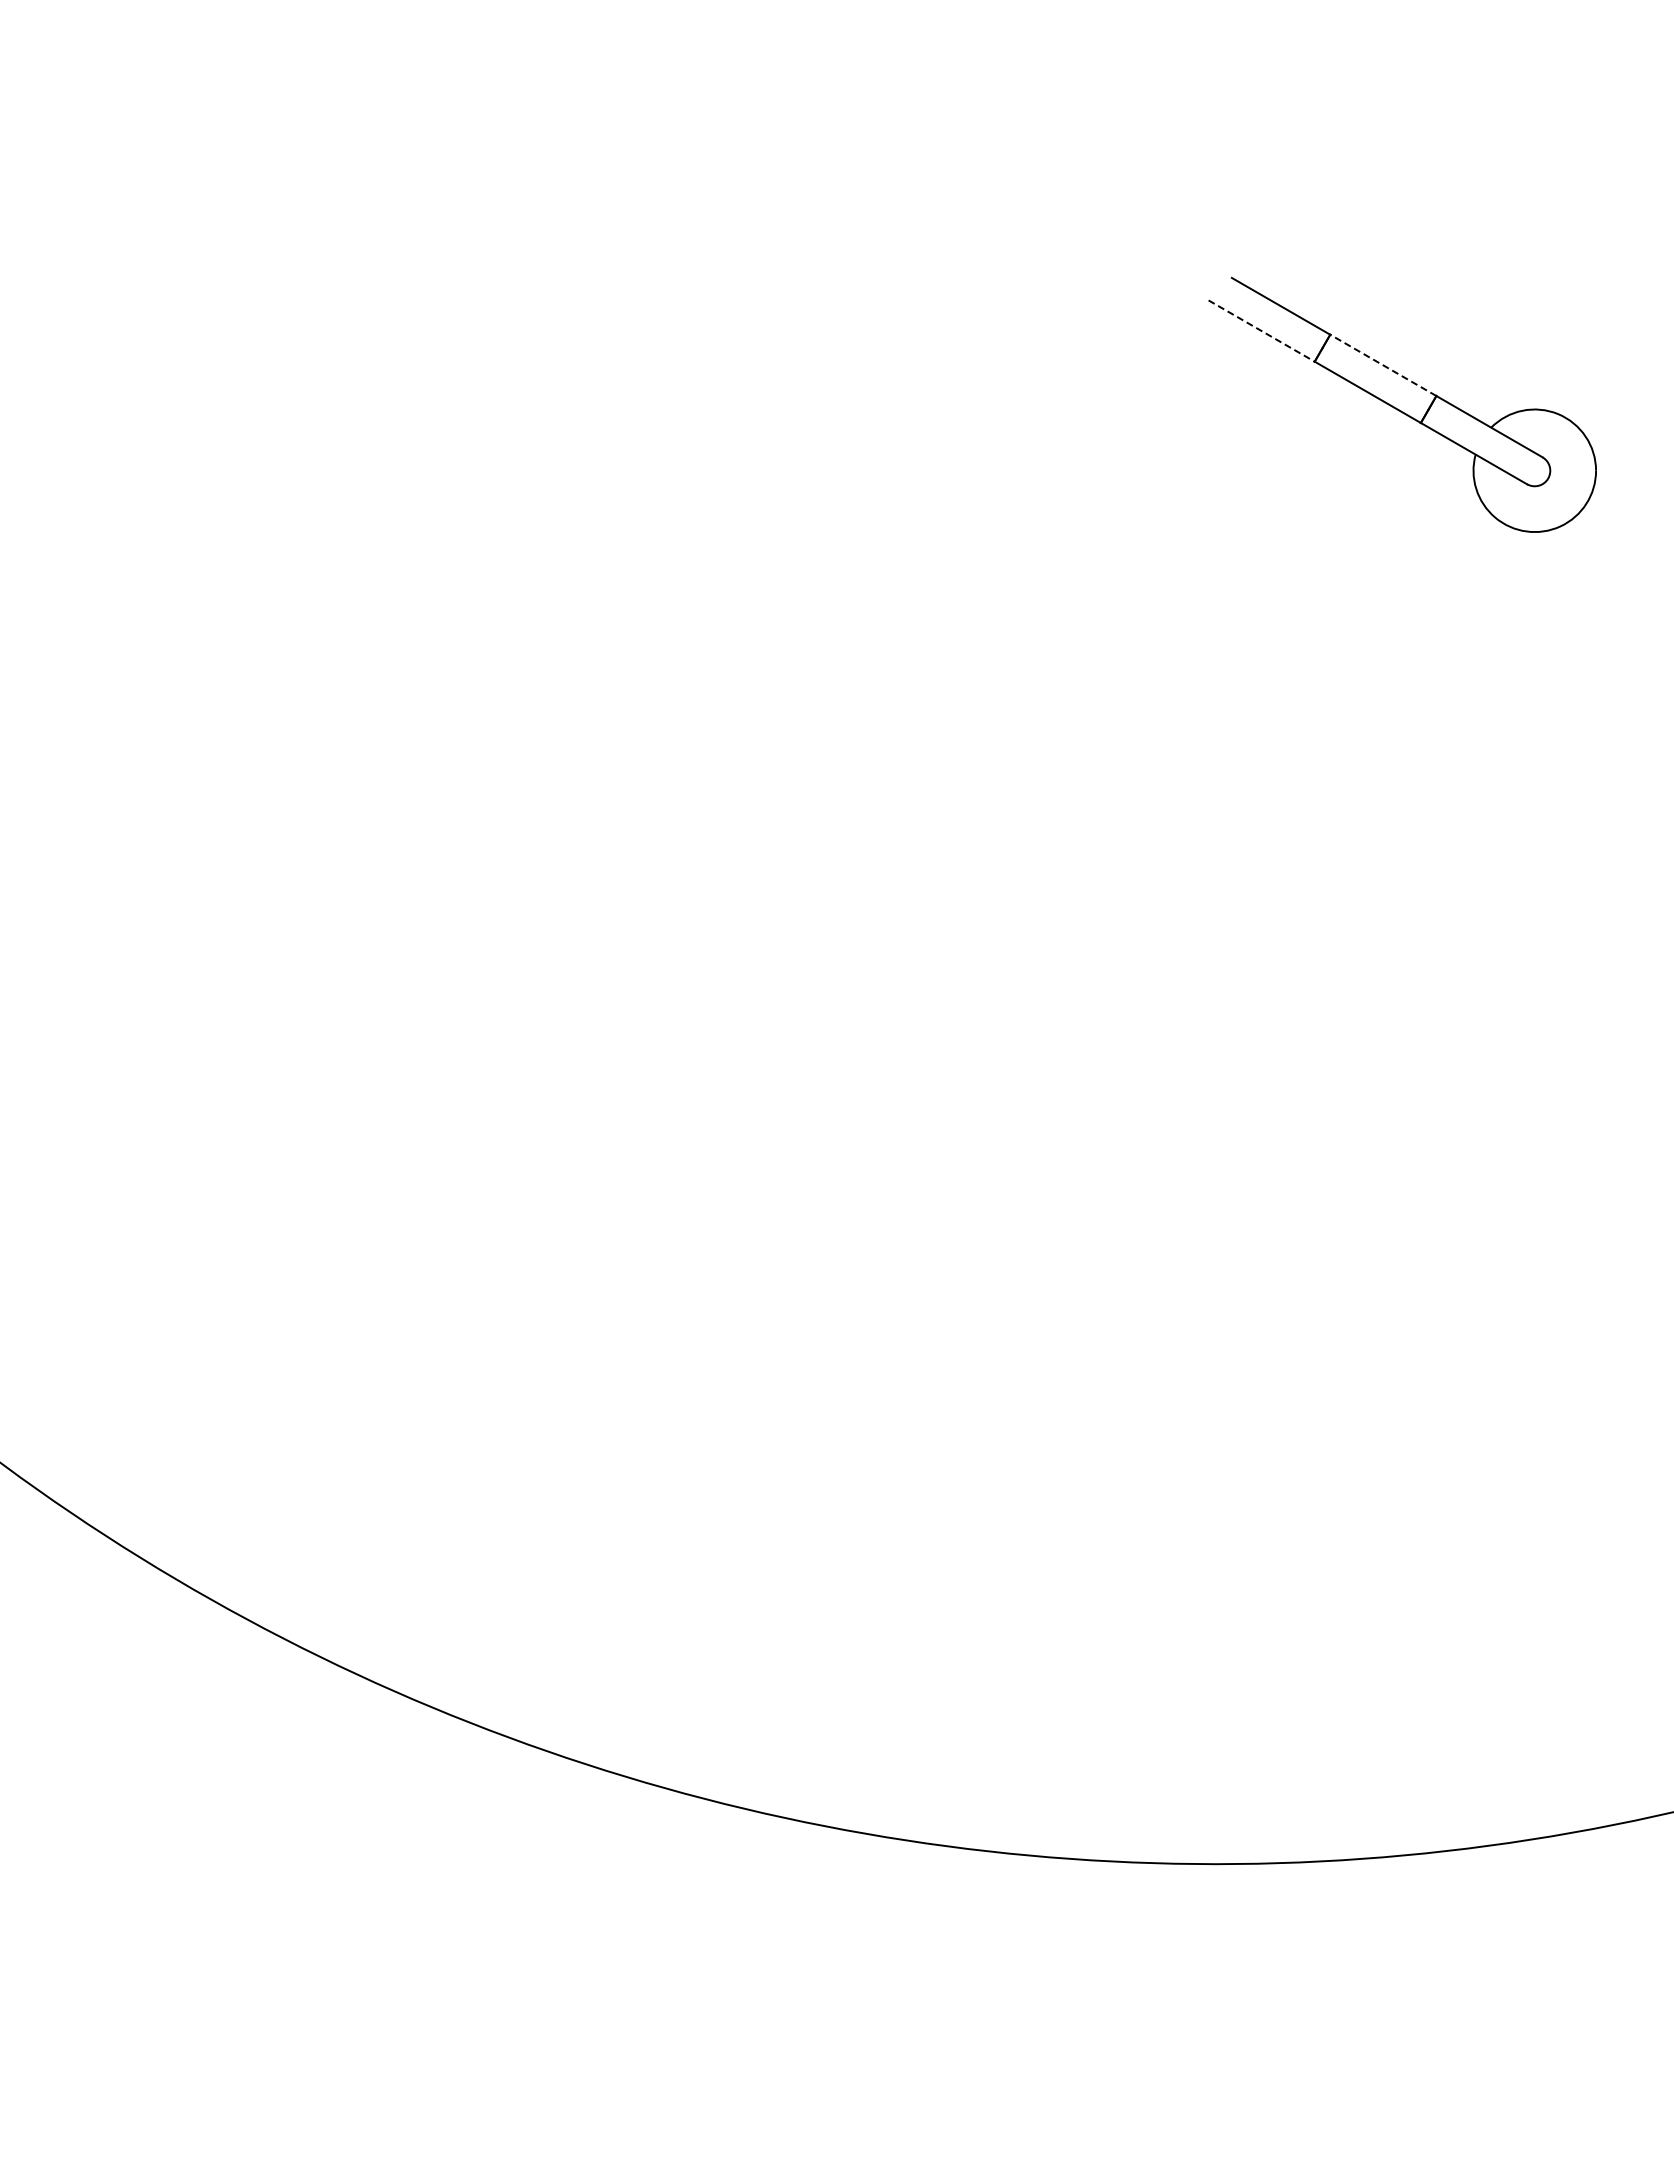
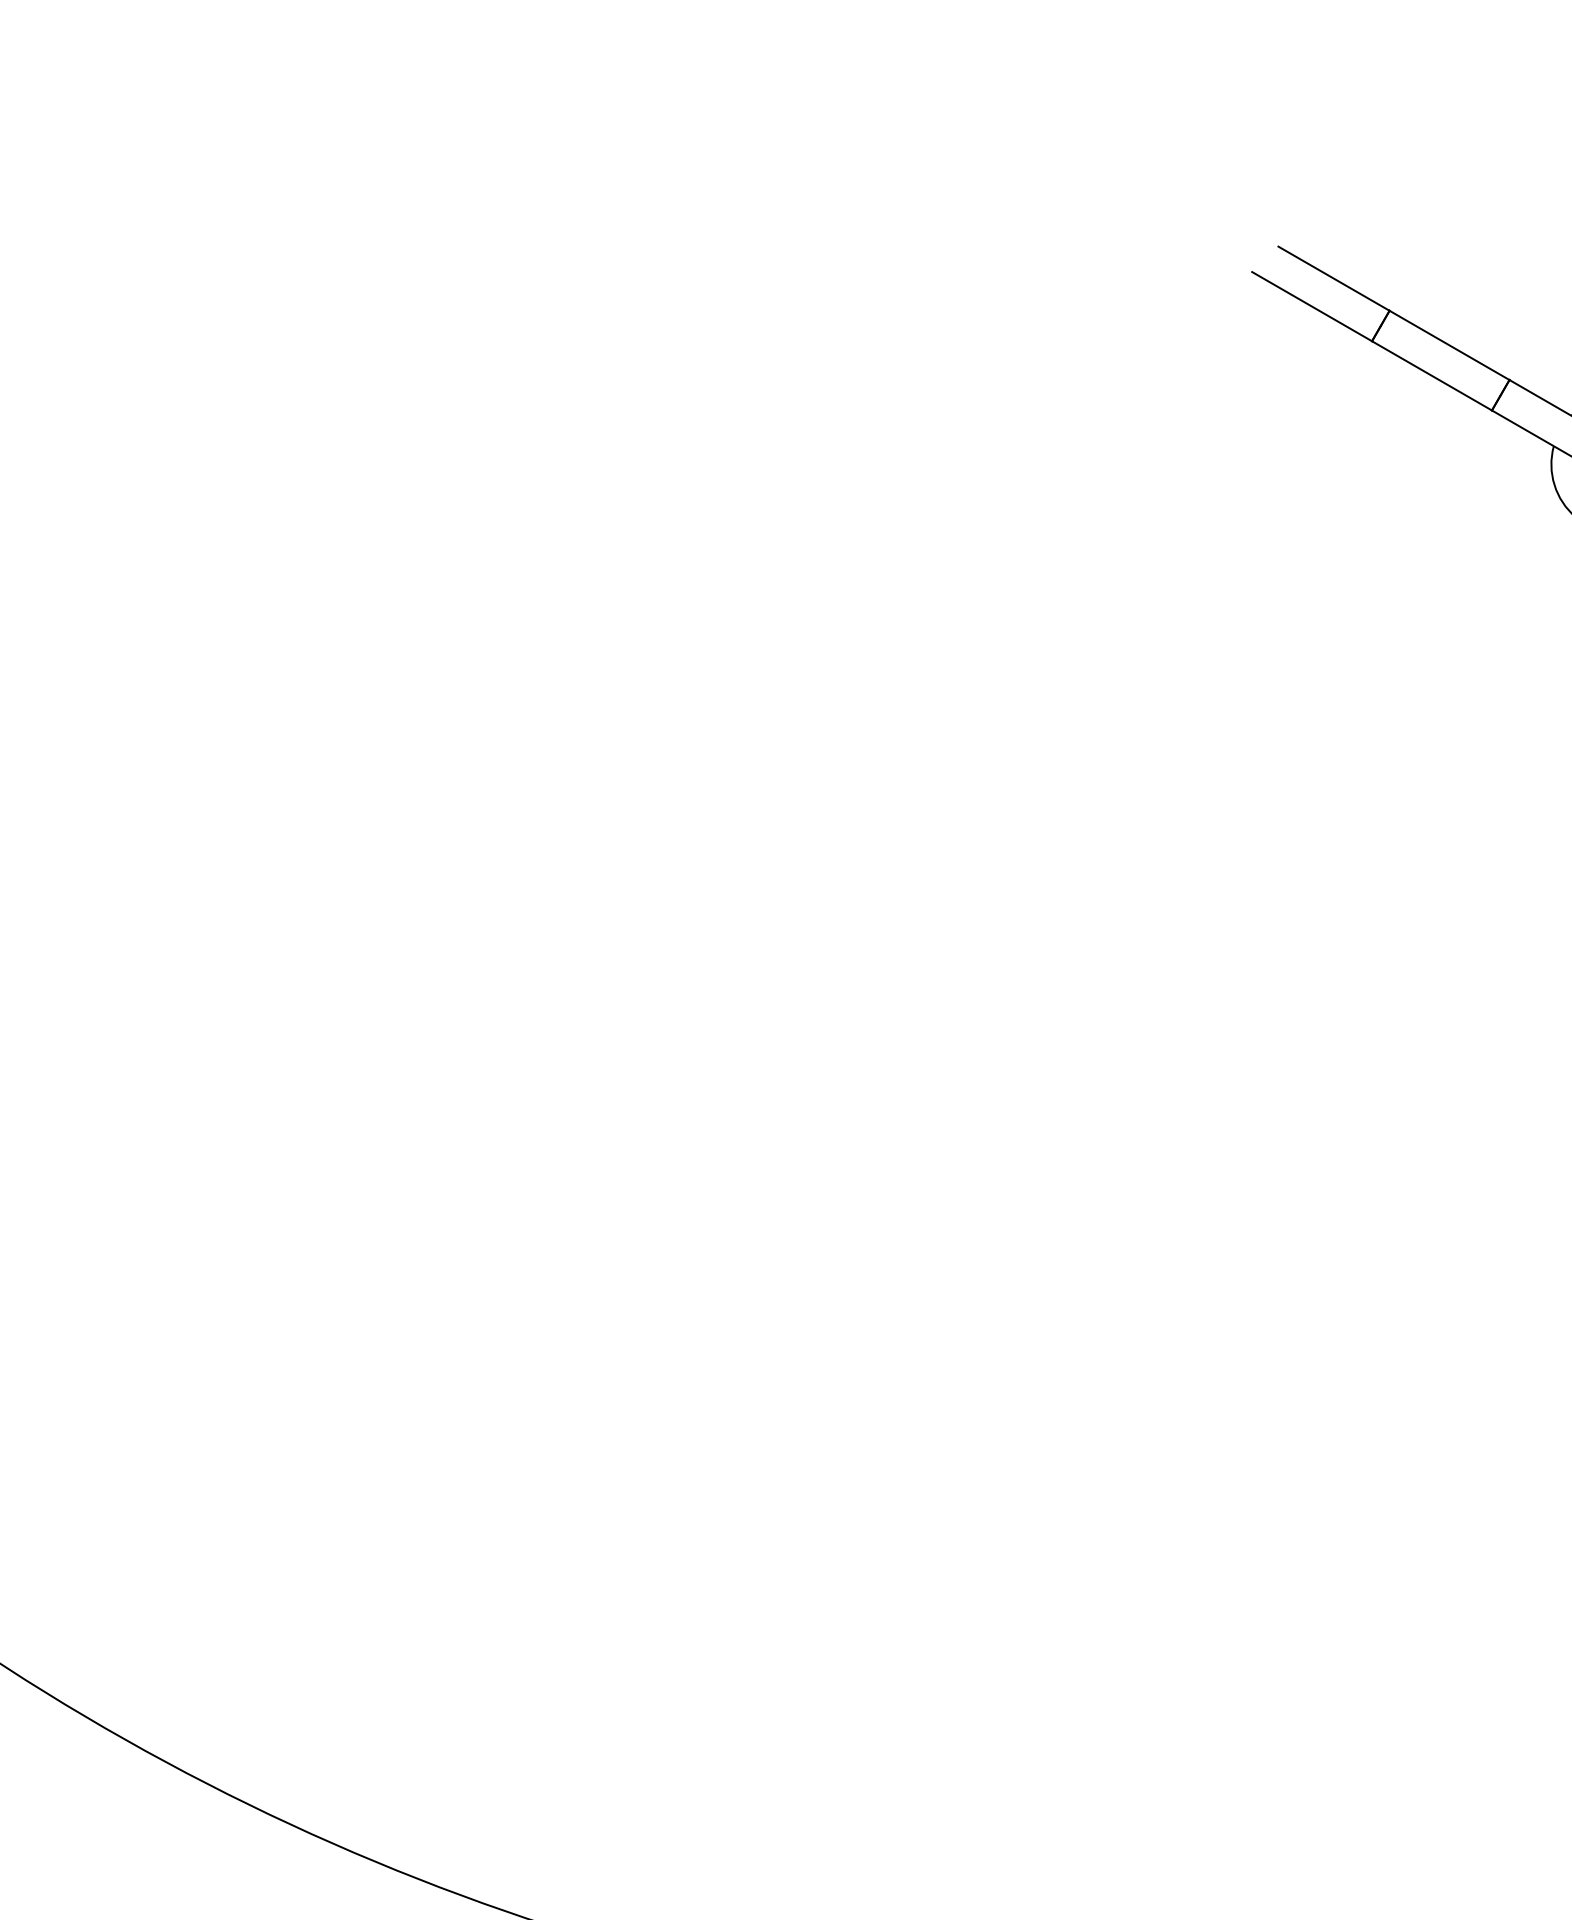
line: (1262, 331) -> (1313, 307), dashed -> solid
line: (1382, 365) -> (1448, 345), dashed -> solid

